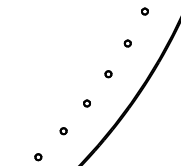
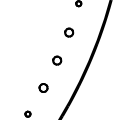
part: (127, 43) -> (68, 32), size x1.6
part: (108, 74) -> (57, 60), size x1.6
part: (86, 103) -> (43, 88), size x1.6

